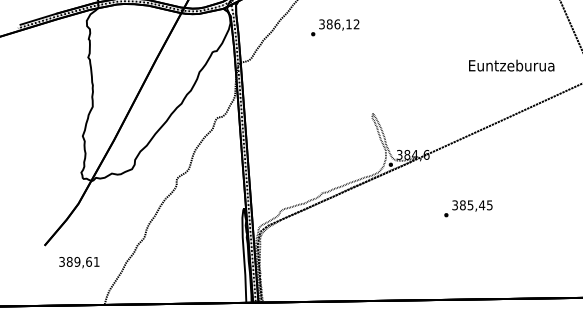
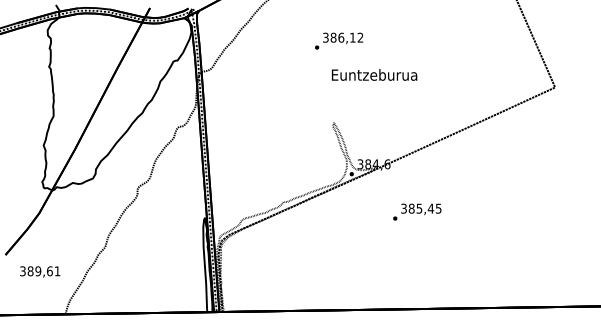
text: (335, 27) -> (339, 40), moved
text: (511, 65) -> (374, 74), moved
text: (468, 208) -> (417, 211), moved

